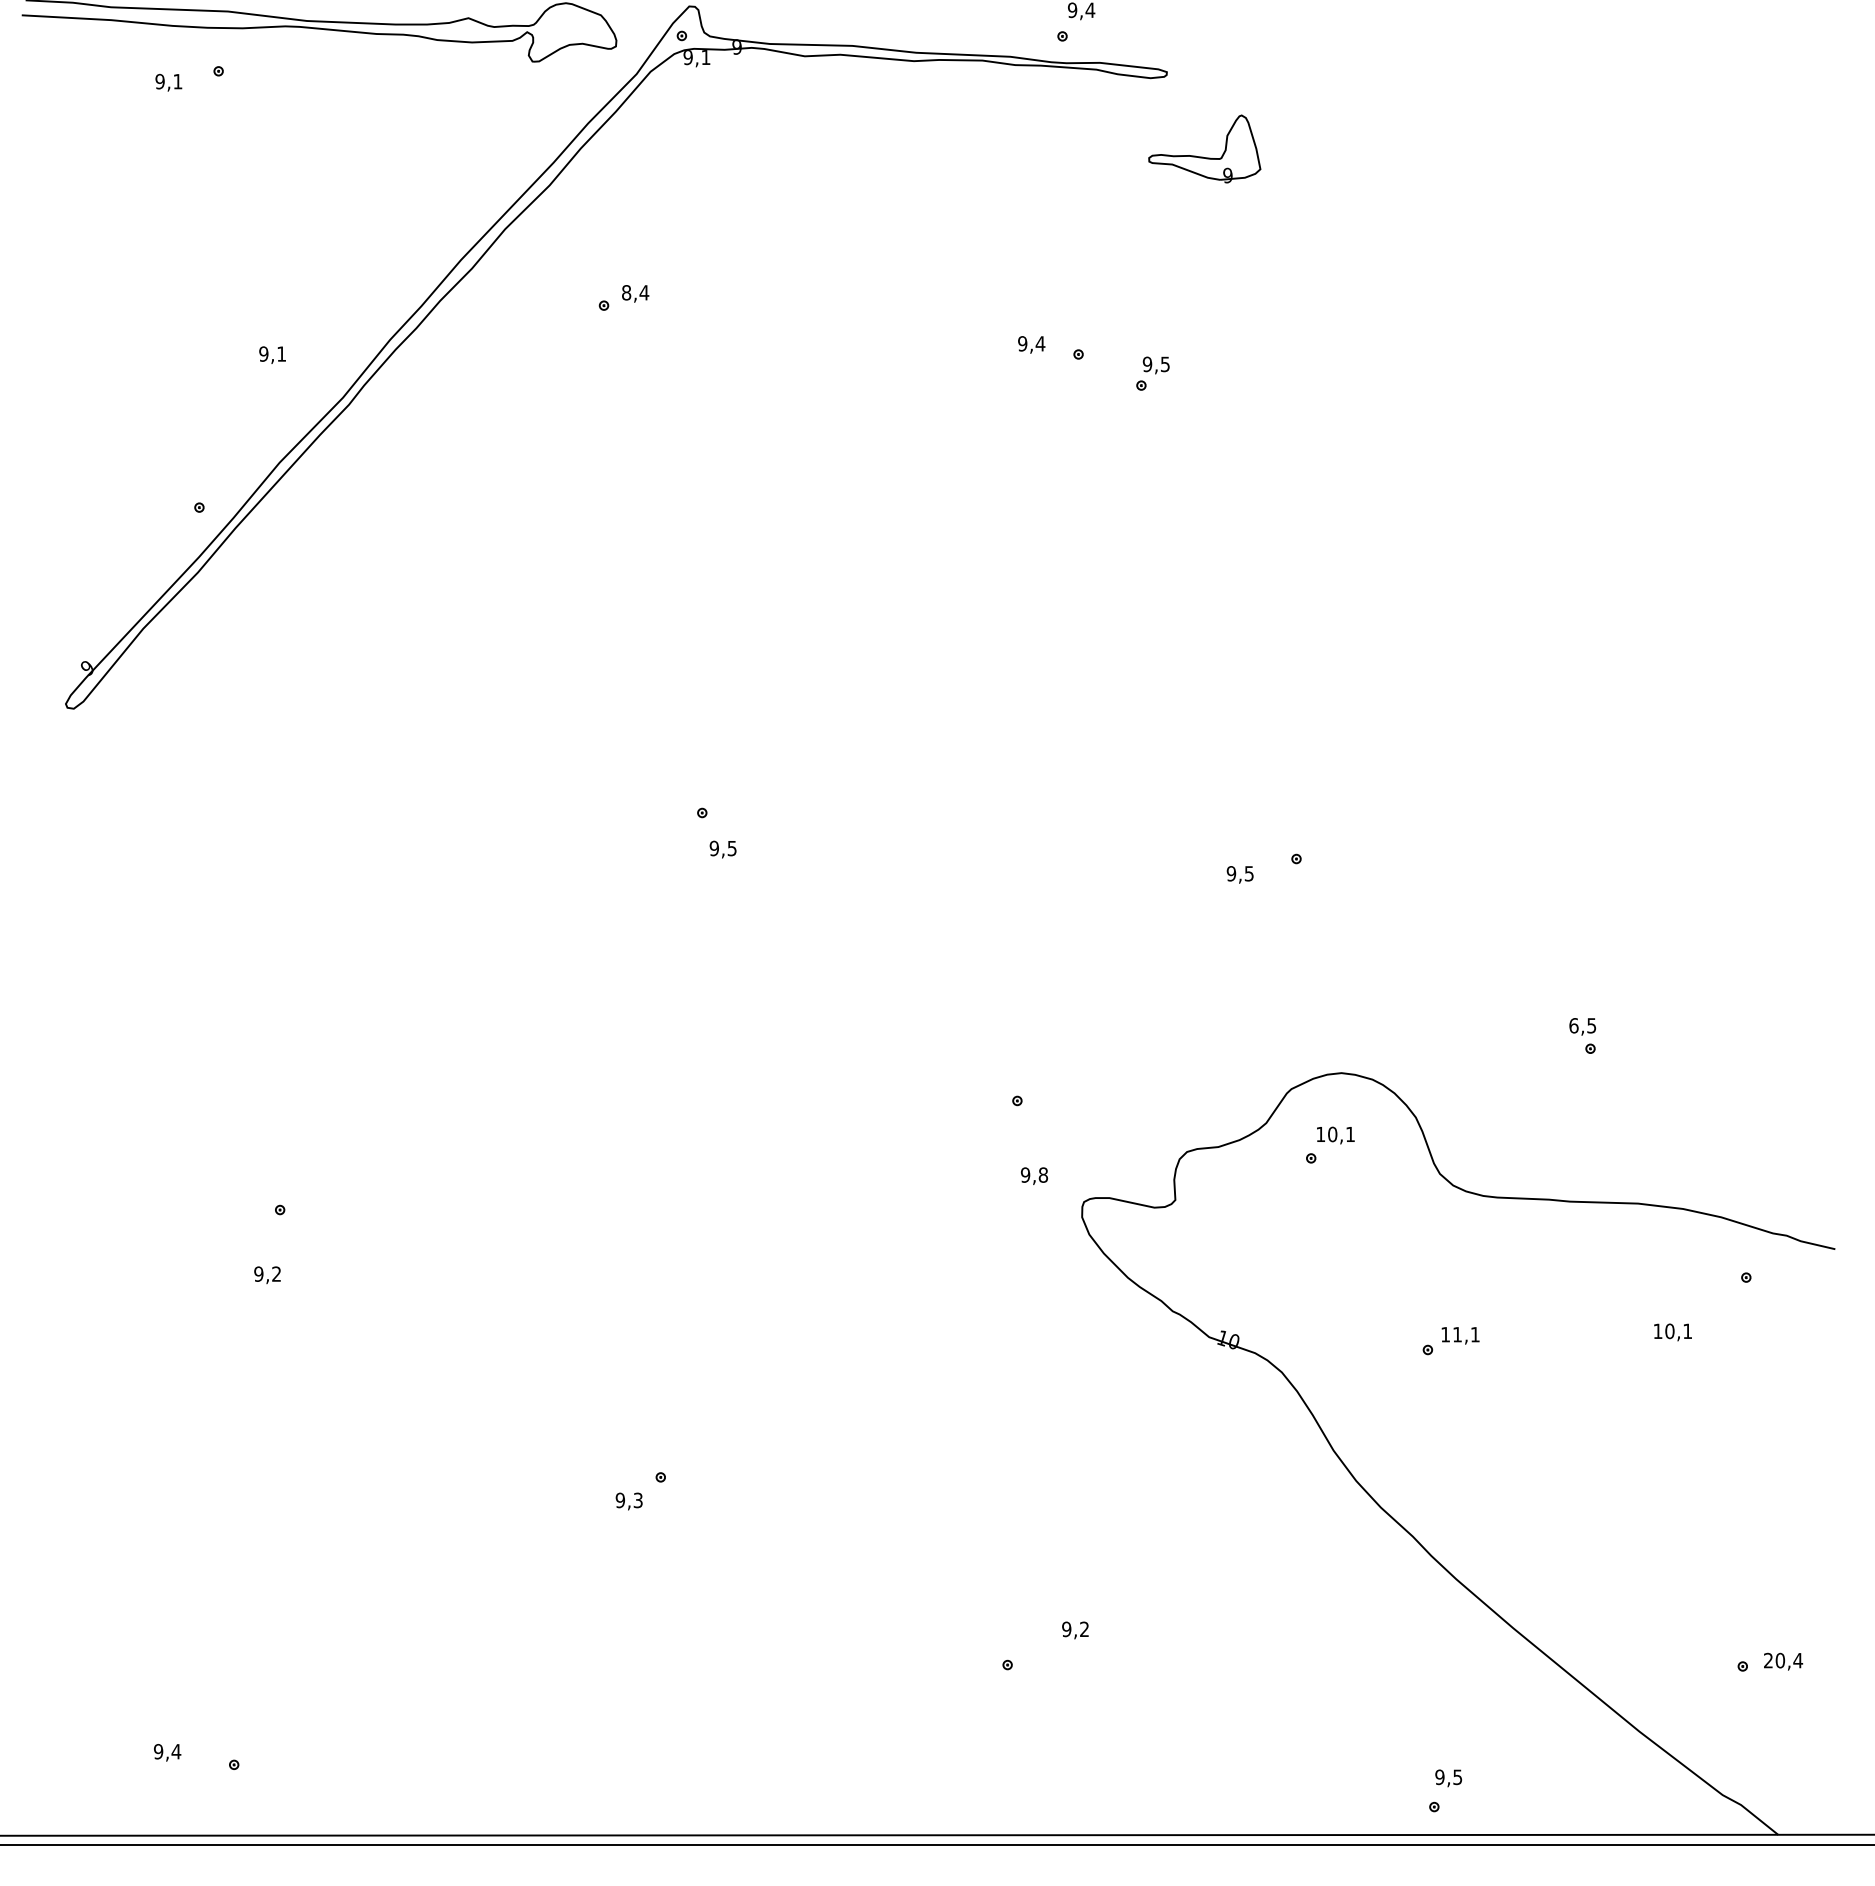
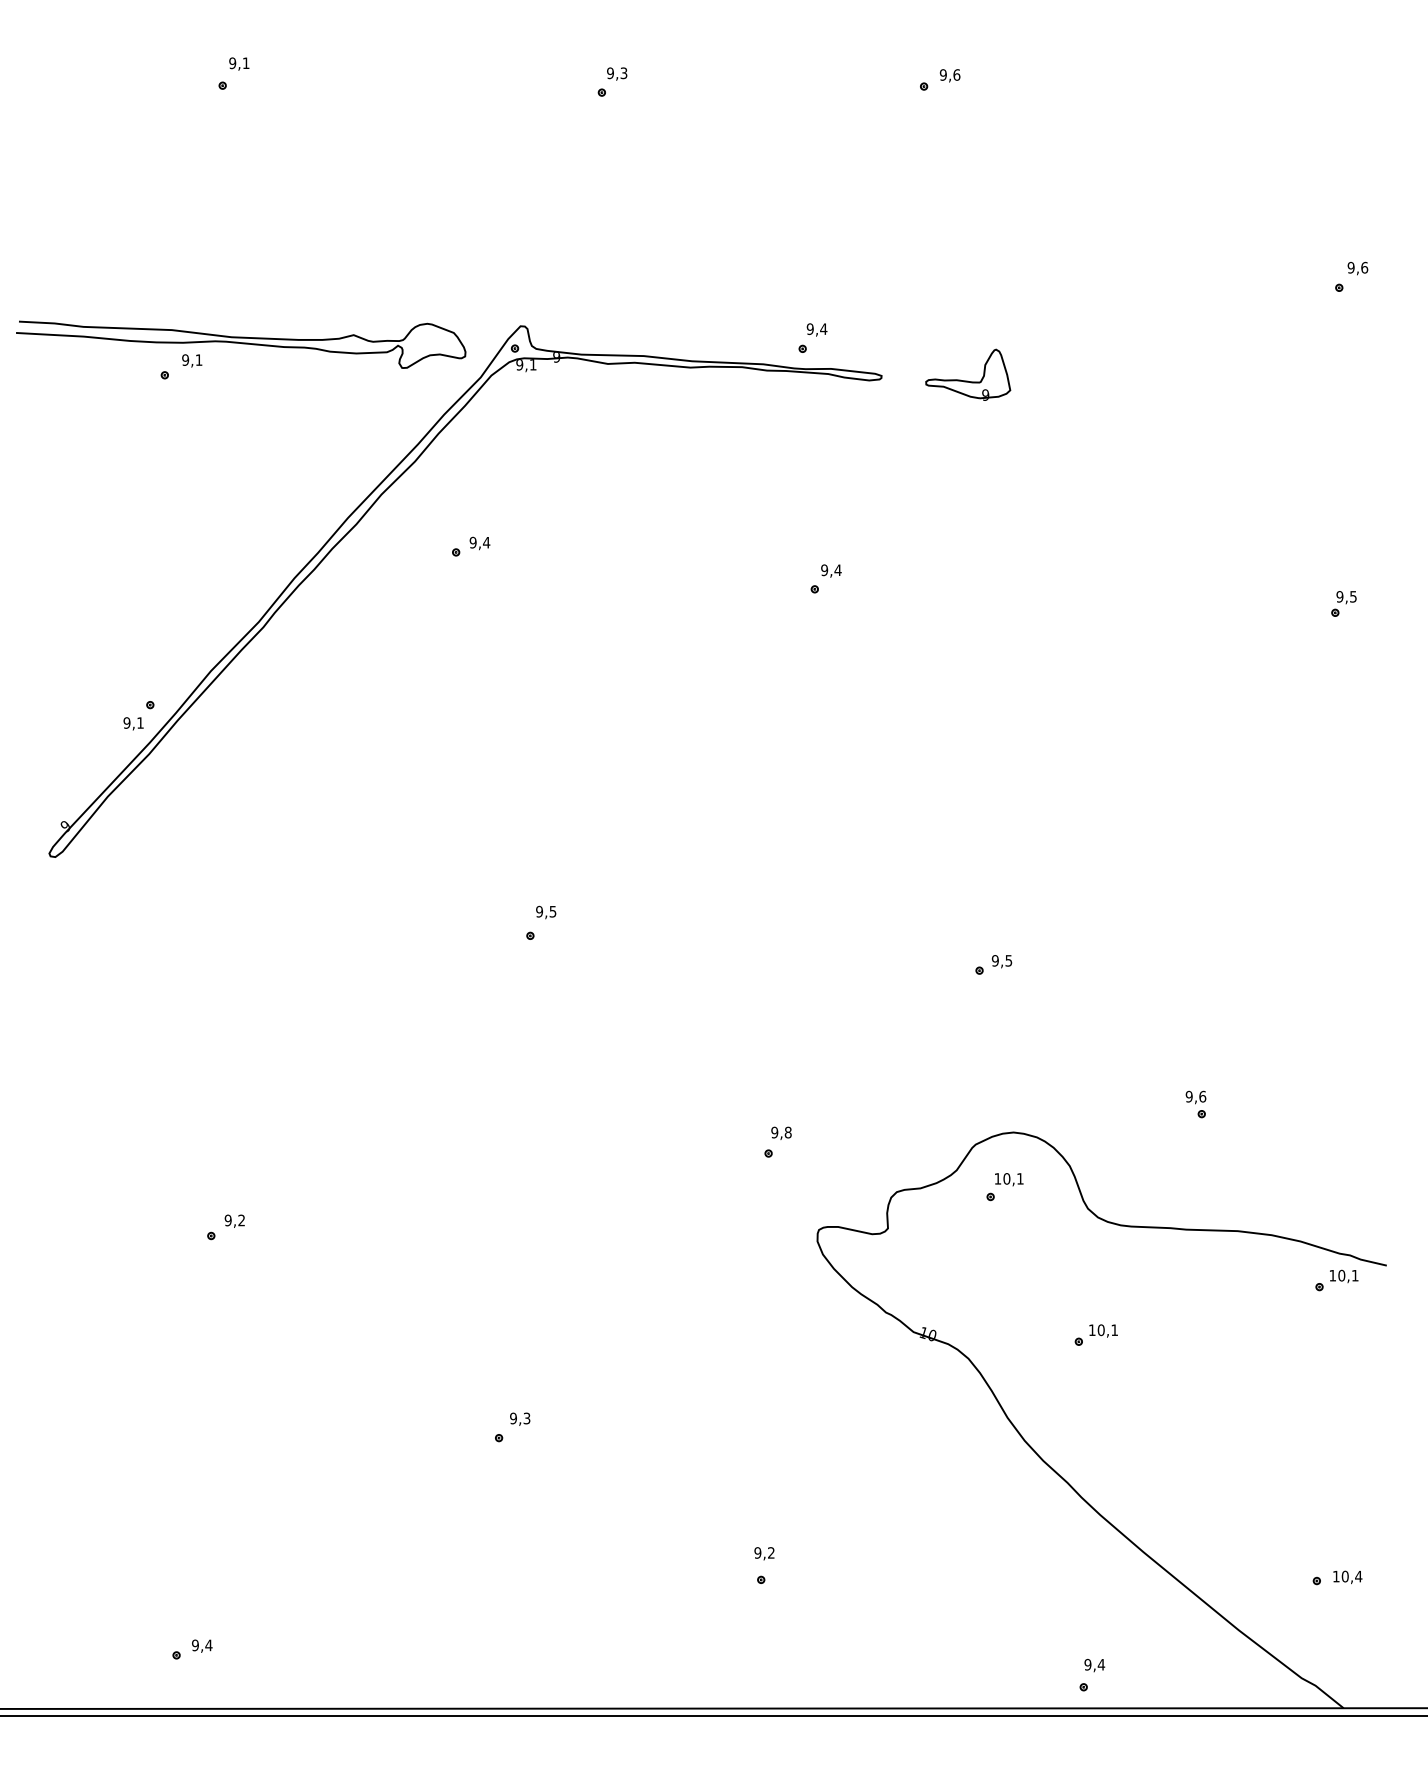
text: (169, 82) -> (192, 360), moved
part: (1203, 156) -> (967, 380), moved
text: (625, 292) -> (472, 542), 8,4 -> 9,4
text: (1031, 344) -> (831, 570), moved
text: (272, 354) -> (133, 723), moved
part: (1152, 373) -> (1343, 603), moved
text: (723, 849) -> (546, 912), moved
text: (1239, 874) -> (1001, 961), moved
text: (1582, 1025) -> (1195, 1096), 6,5 -> 9,6
text: (1034, 1174) -> (781, 1132), moved
text: (267, 1274) -> (234, 1220), moved
text: (1673, 1332) -> (1344, 1276), moved
text: (1456, 1335) -> (1100, 1330), 11,1 -> 10,1
text: (629, 1500) -> (520, 1418), moved
text: (1075, 1630) -> (764, 1553), moved
text: (1767, 1660) -> (1335, 1576), 20,4 -> 10,4
text: (167, 1751) -> (202, 1645), moved
text: (1457, 1776) -> (1101, 1664), 9,5 -> 9,4

